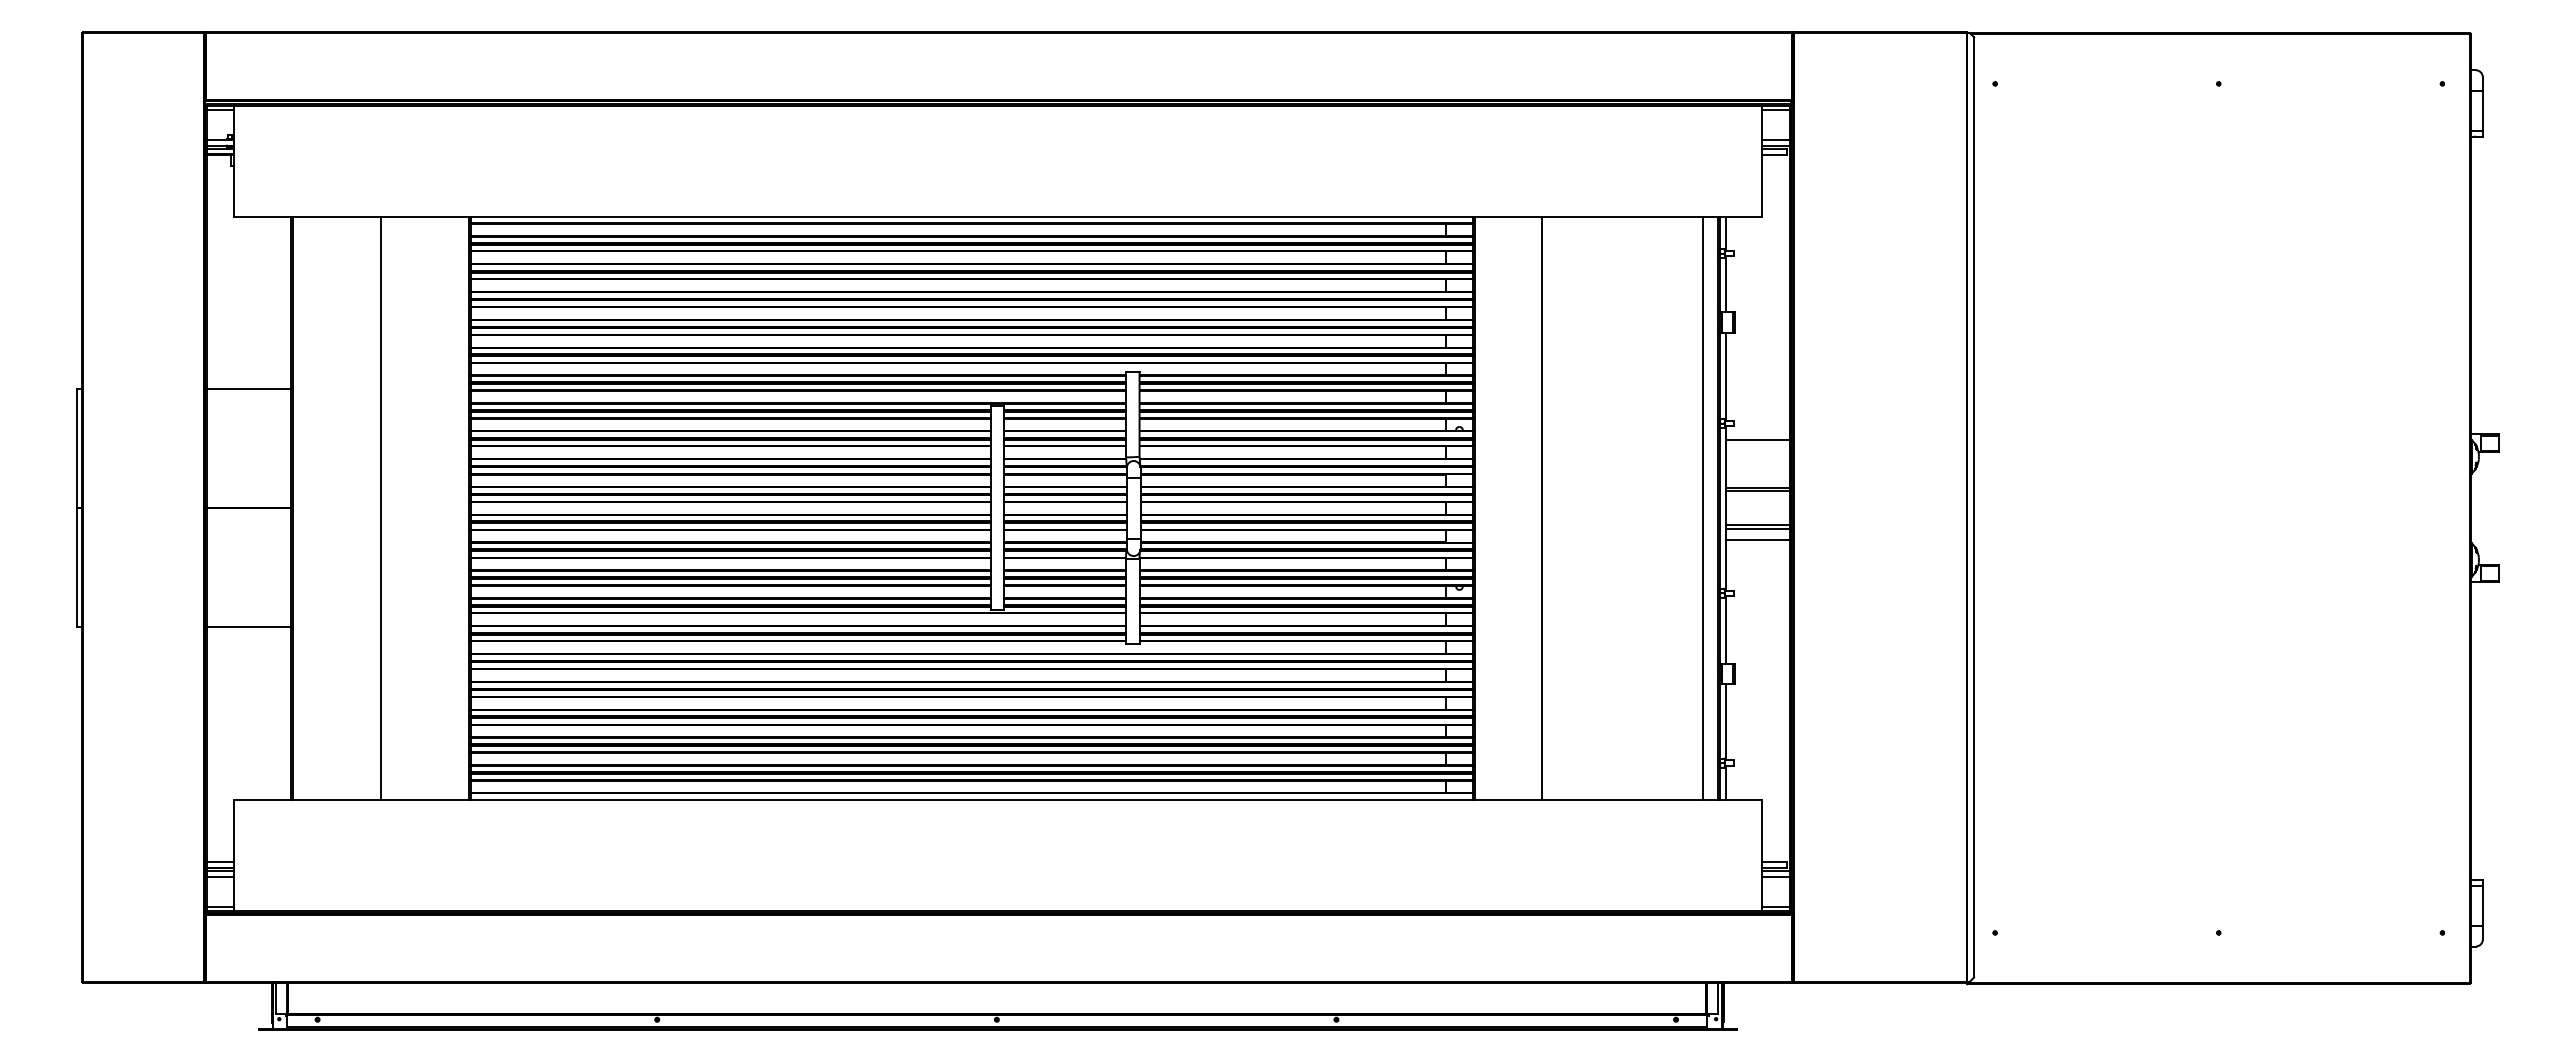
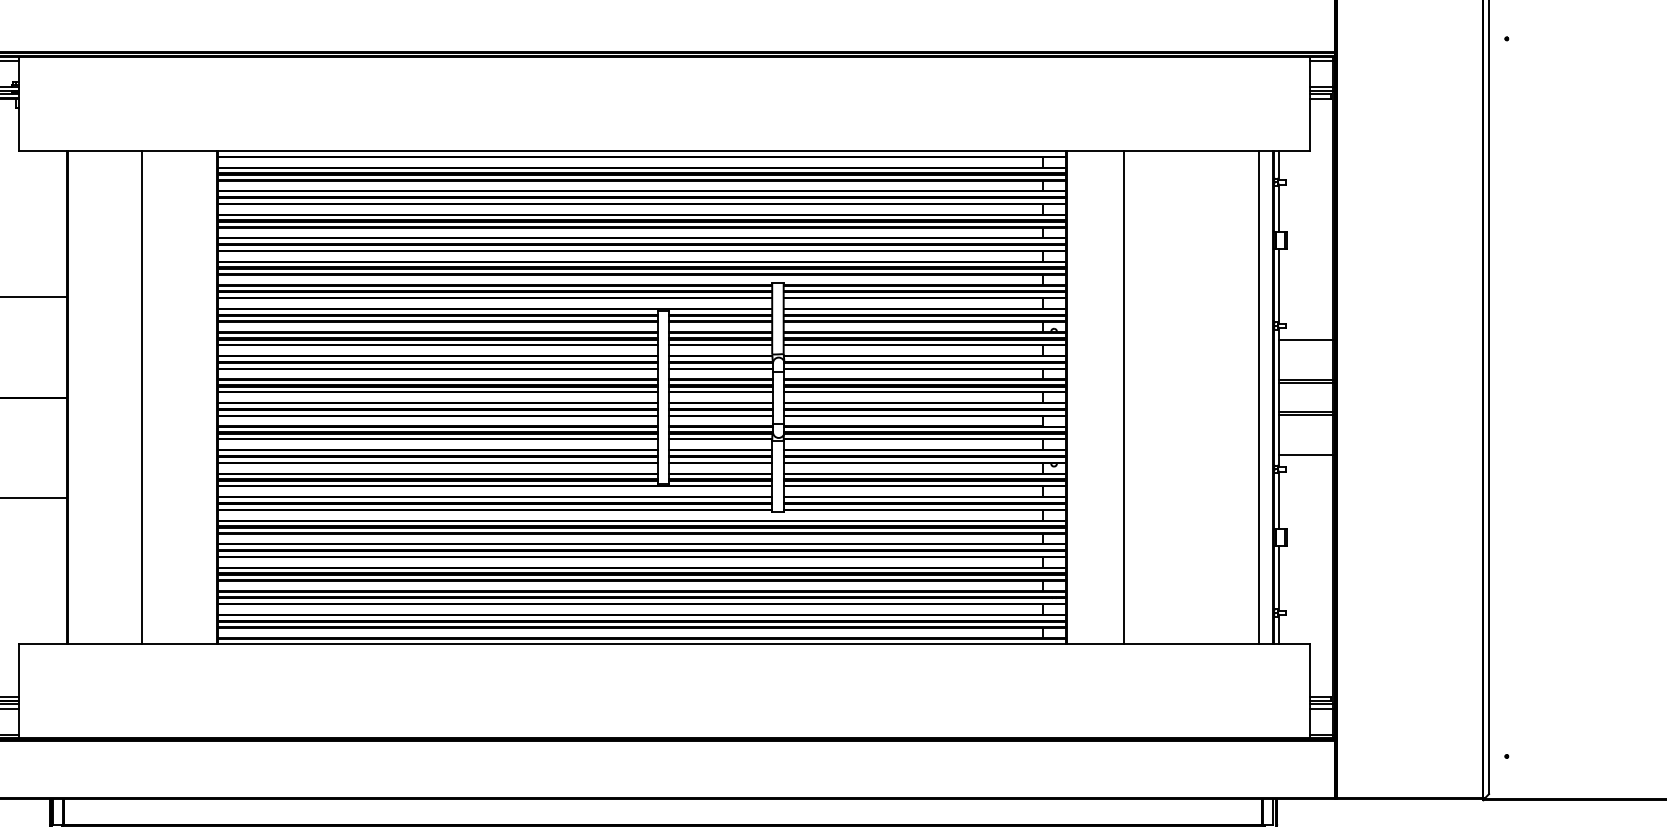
line: (1757, 540) -> (1305, 455), moved

